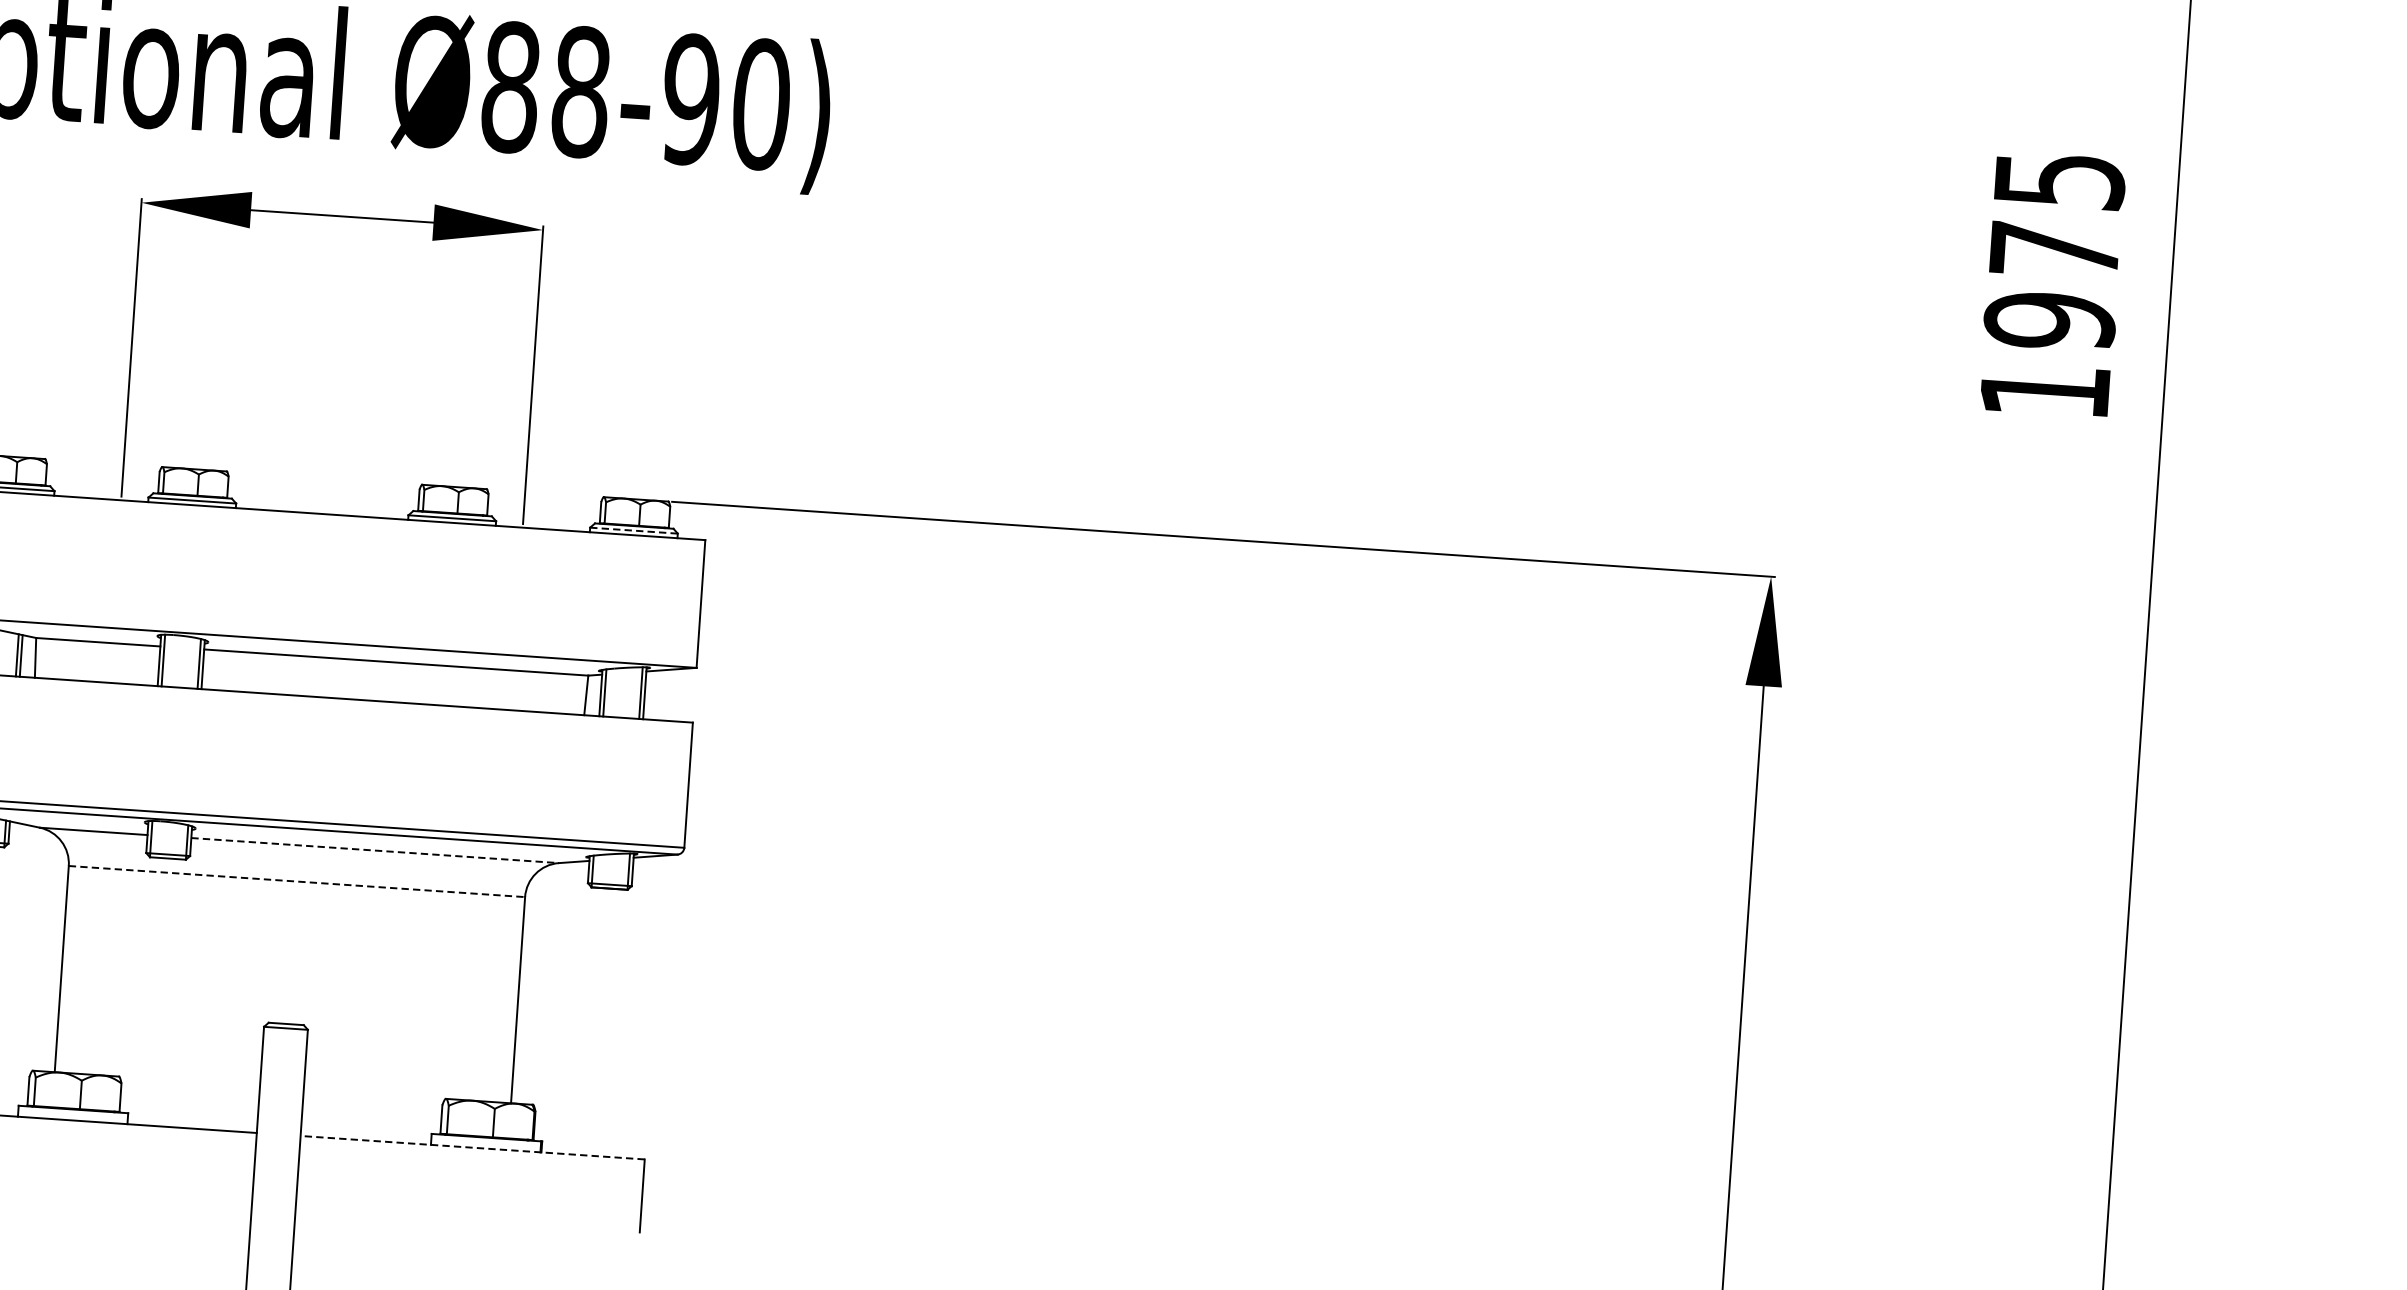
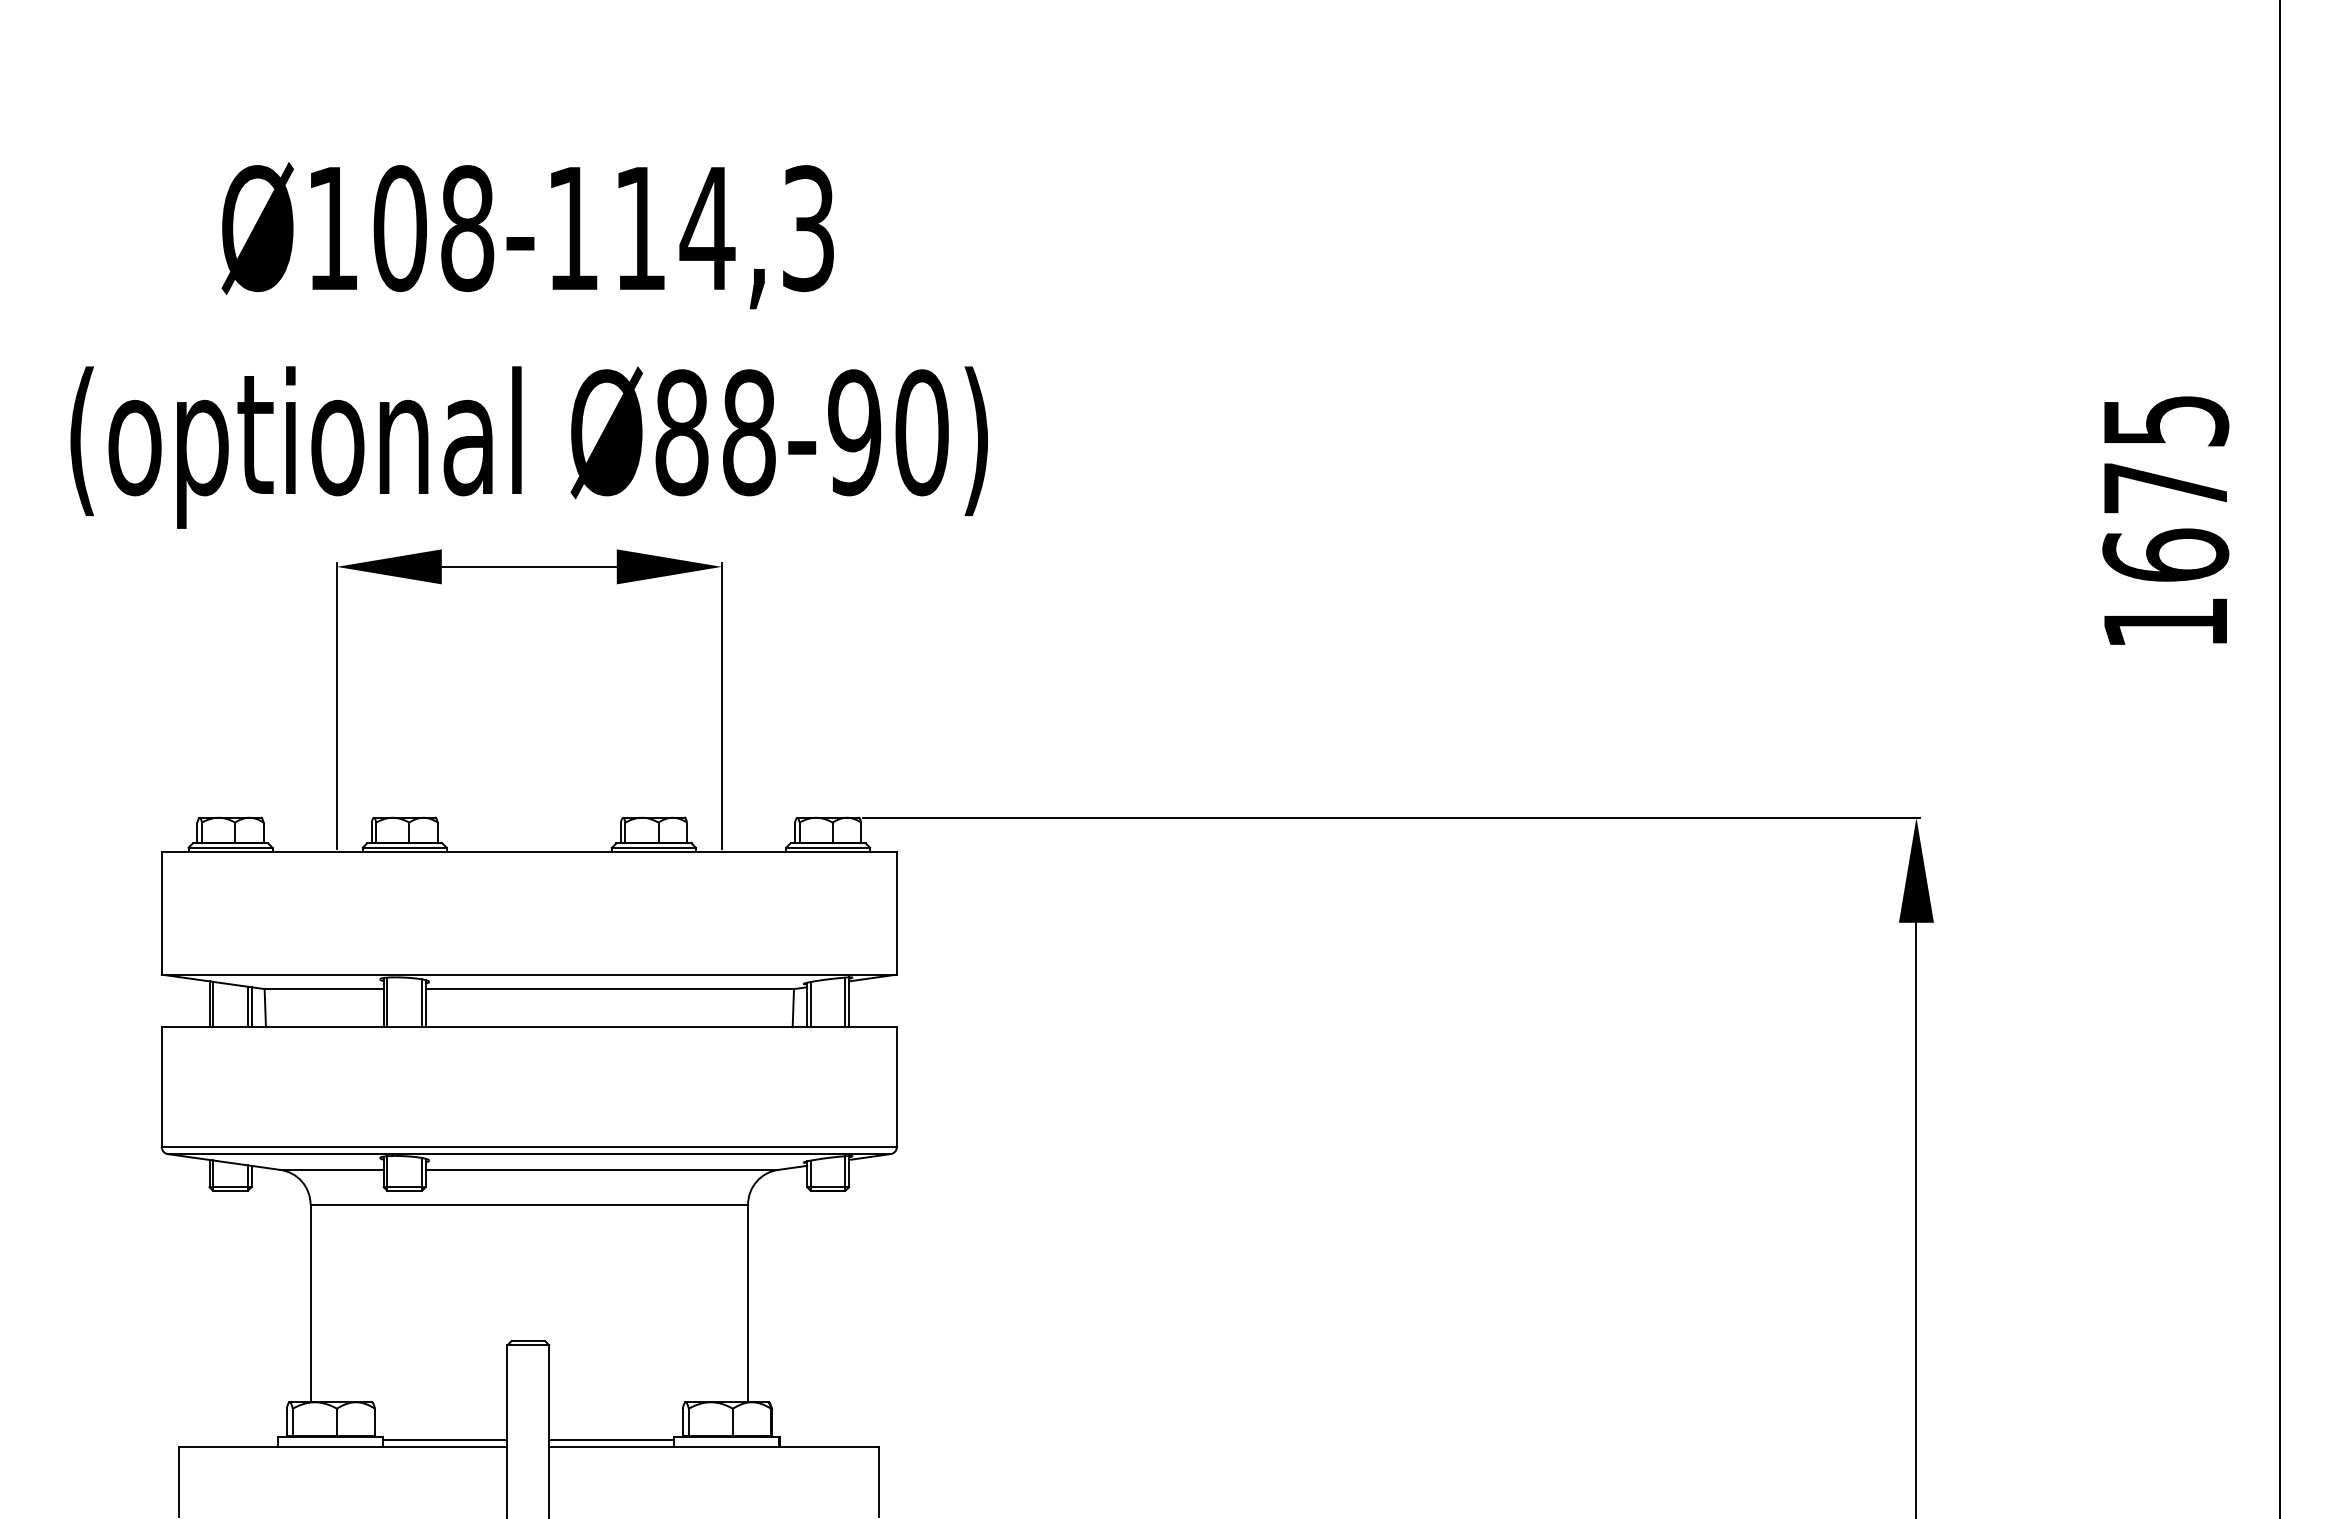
text: (2049, 320) -> (2165, 555), 1975 -> 1675
line: (634, 530) -> (828, 847), dashed -> solid
line: (375, 850) -> (602, 1169), dashed -> solid
line: (297, 881) -> (529, 1204), dashed -> solid
line: (192, 1121) -> (445, 1440), added
line: (365, 1133) -> (611, 1440), added
line: (472, 1148) -> (714, 1447), dashed -> solid

